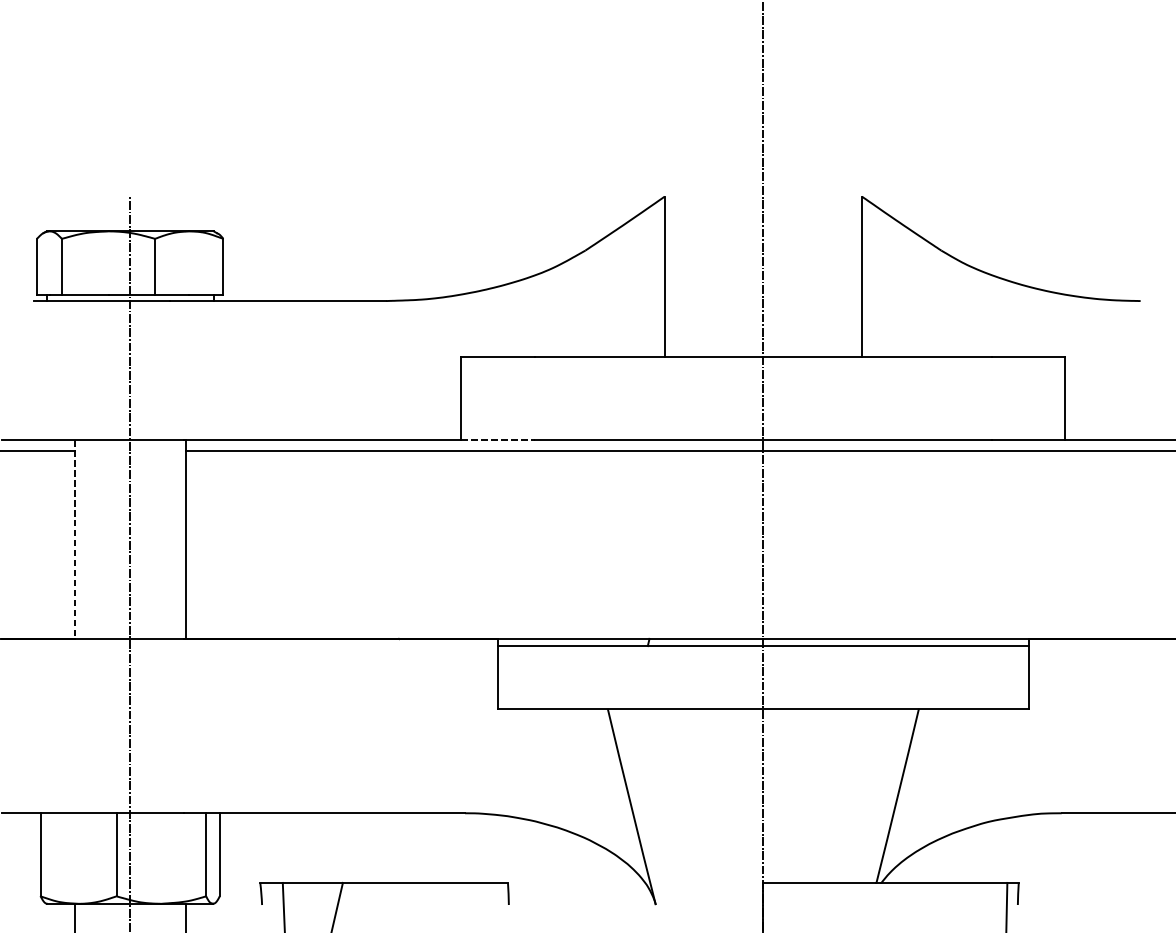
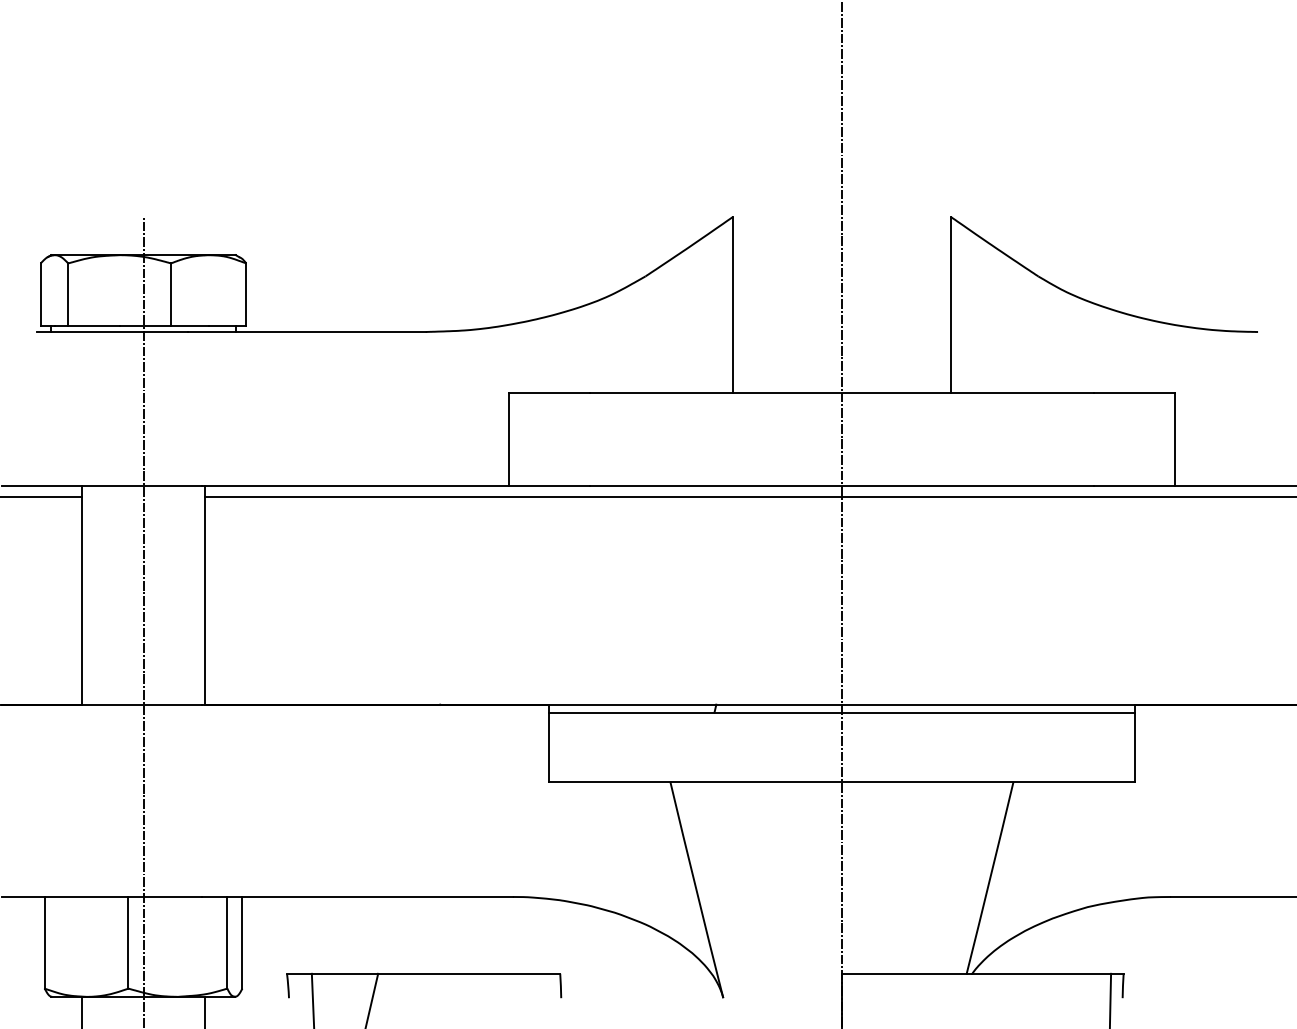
line: (498, 440) -> (549, 485), dashed -> solid
line: (74, 539) -> (82, 595), dashed -> solid

